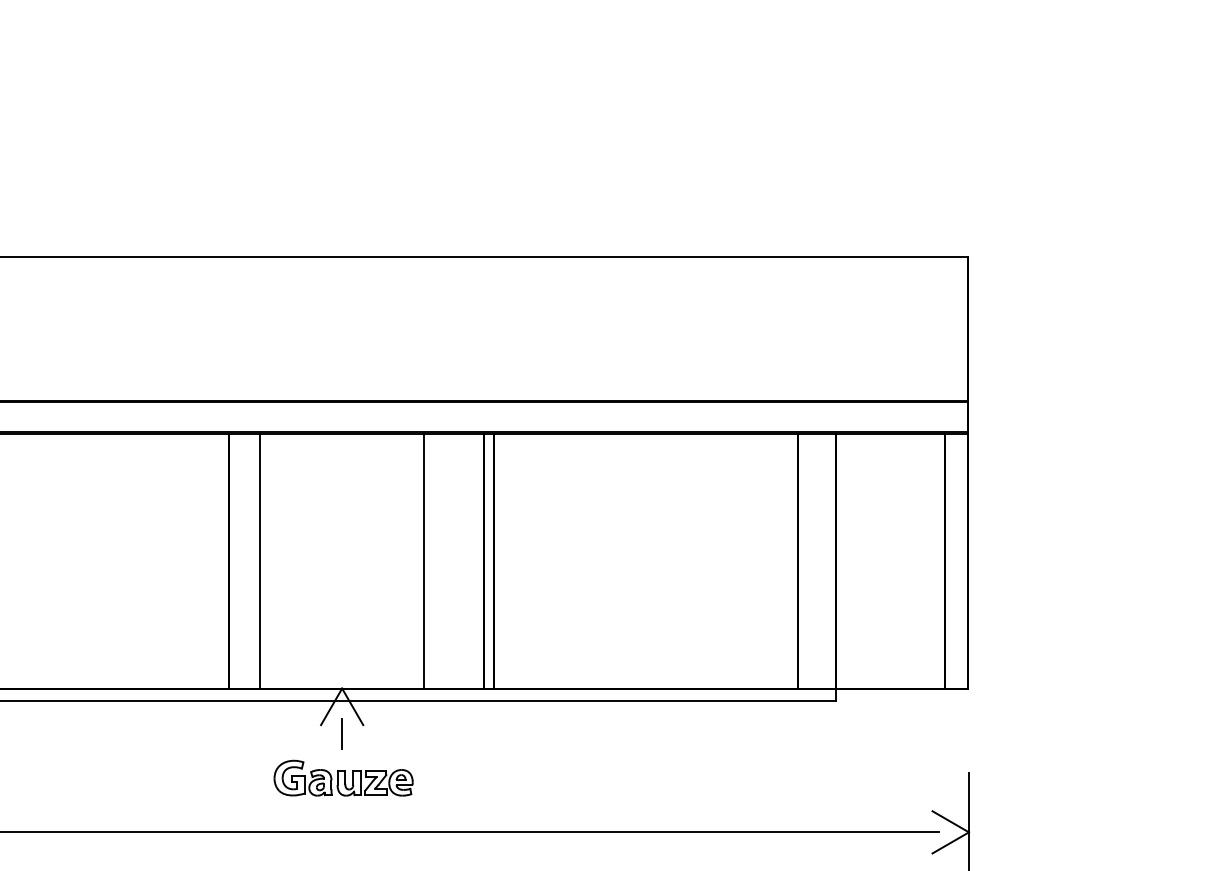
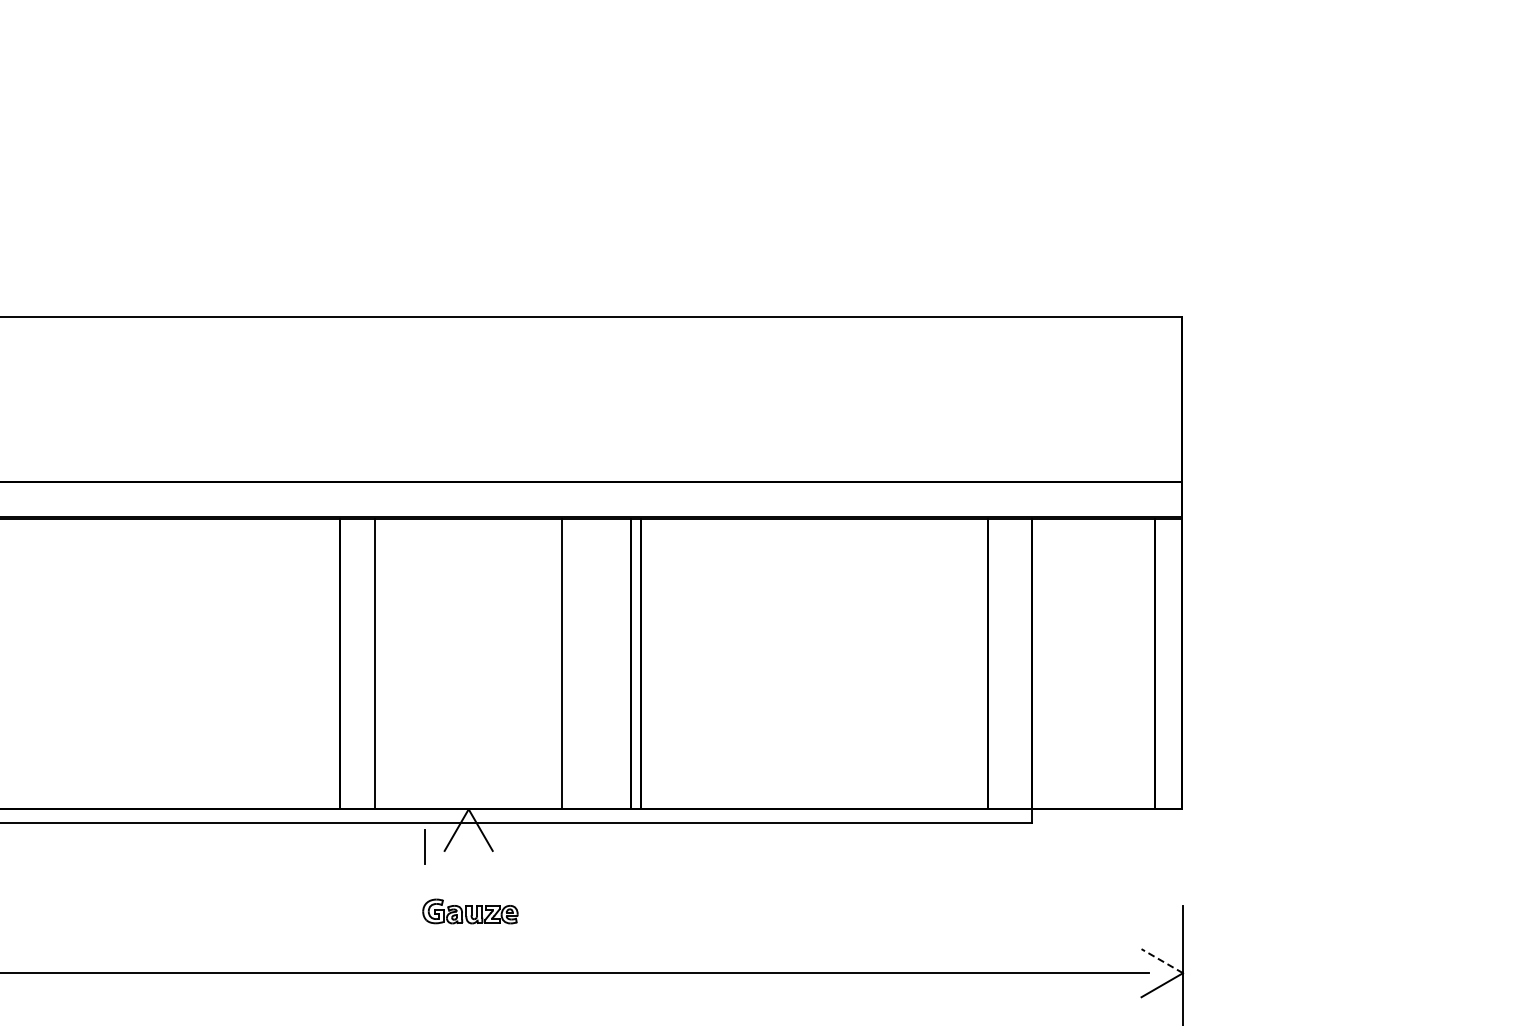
line: (341, 733) -> (424, 846), moved
part: (343, 778) -> (470, 911), size x0.6
line: (950, 822) -> (1162, 961), solid -> dashed

